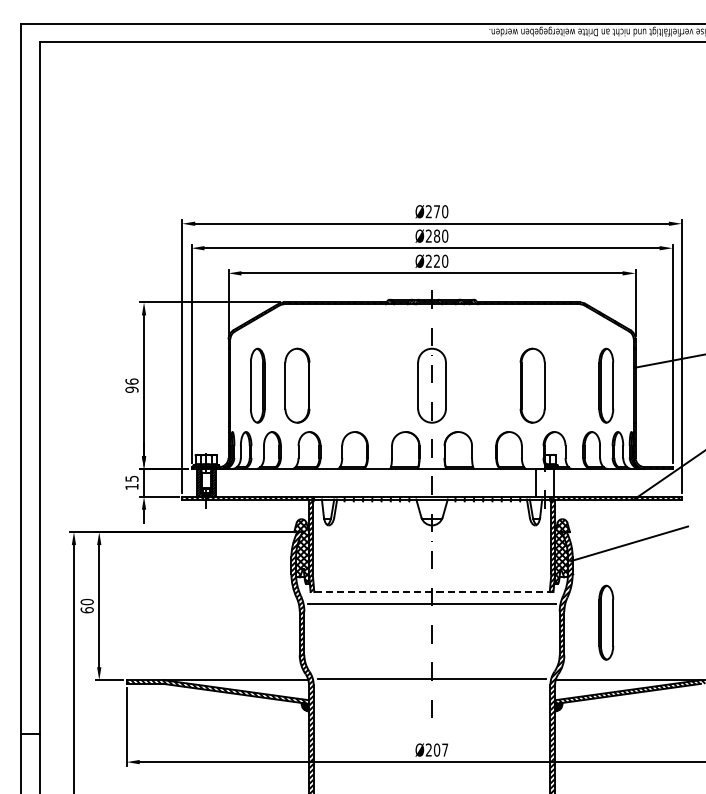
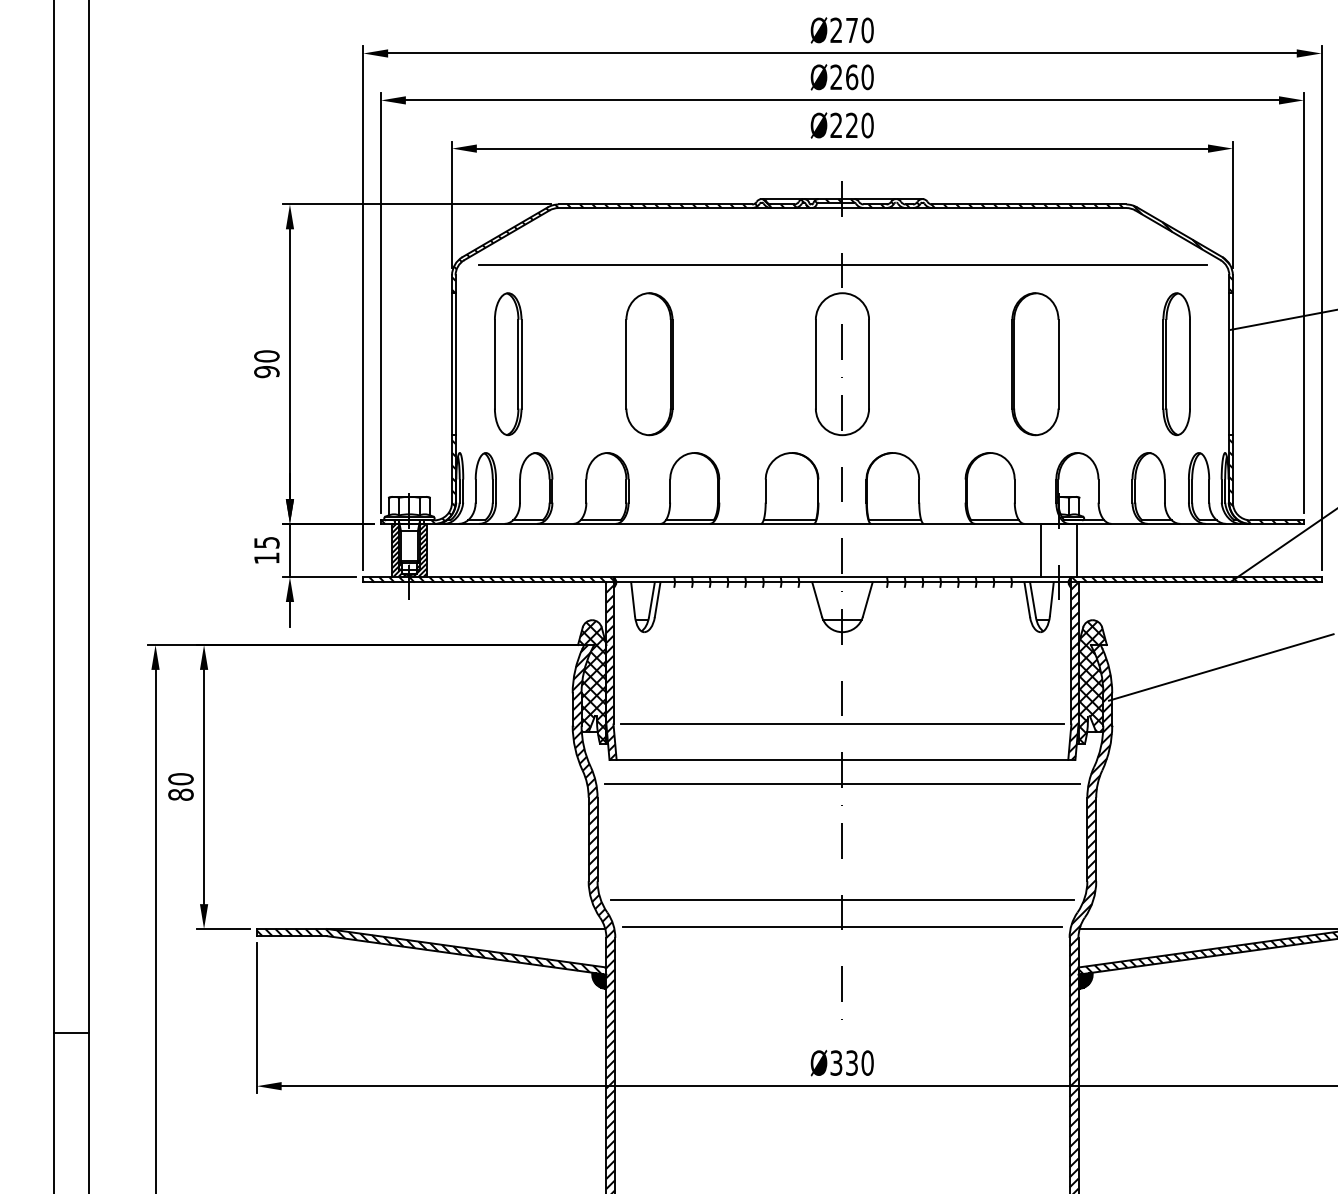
text: (437, 235) -> (852, 75), Ø280 -> Ø260
line: (432, 333) -> (843, 263), added
text: (131, 381) -> (265, 356), 96 -> 90
part: (297, 385) -> (649, 363), moved
line: (431, 573) -> (841, 724), added
line: (431, 592) -> (841, 760), dashed -> solid
text: (86, 610) -> (179, 795), 60 -> 80
part: (606, 622) -> (1177, 818), removed
line: (431, 665) -> (841, 900), added
text: (436, 749) -> (850, 1061), Ø207 -> Ø330

